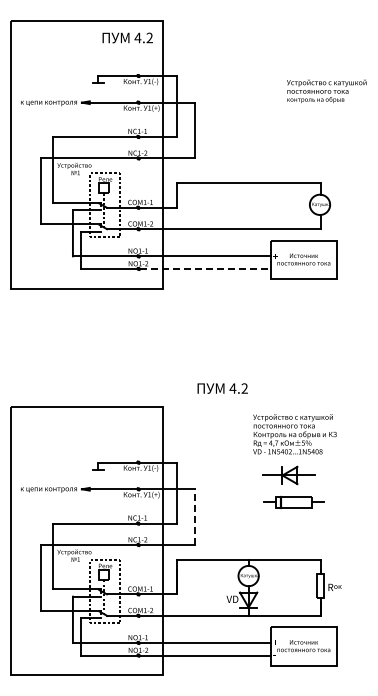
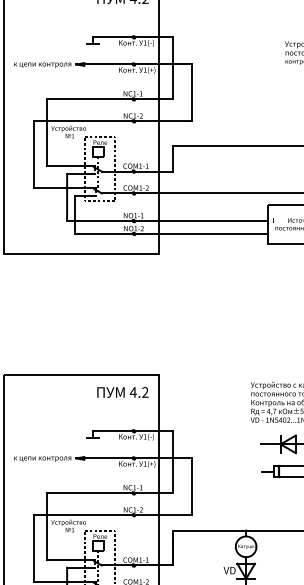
line: (205, 268) -> (202, 233), dashed -> solid
text: (222, 388) -> (122, 392), moved
line: (195, 517) -> (191, 487), dashed -> solid

